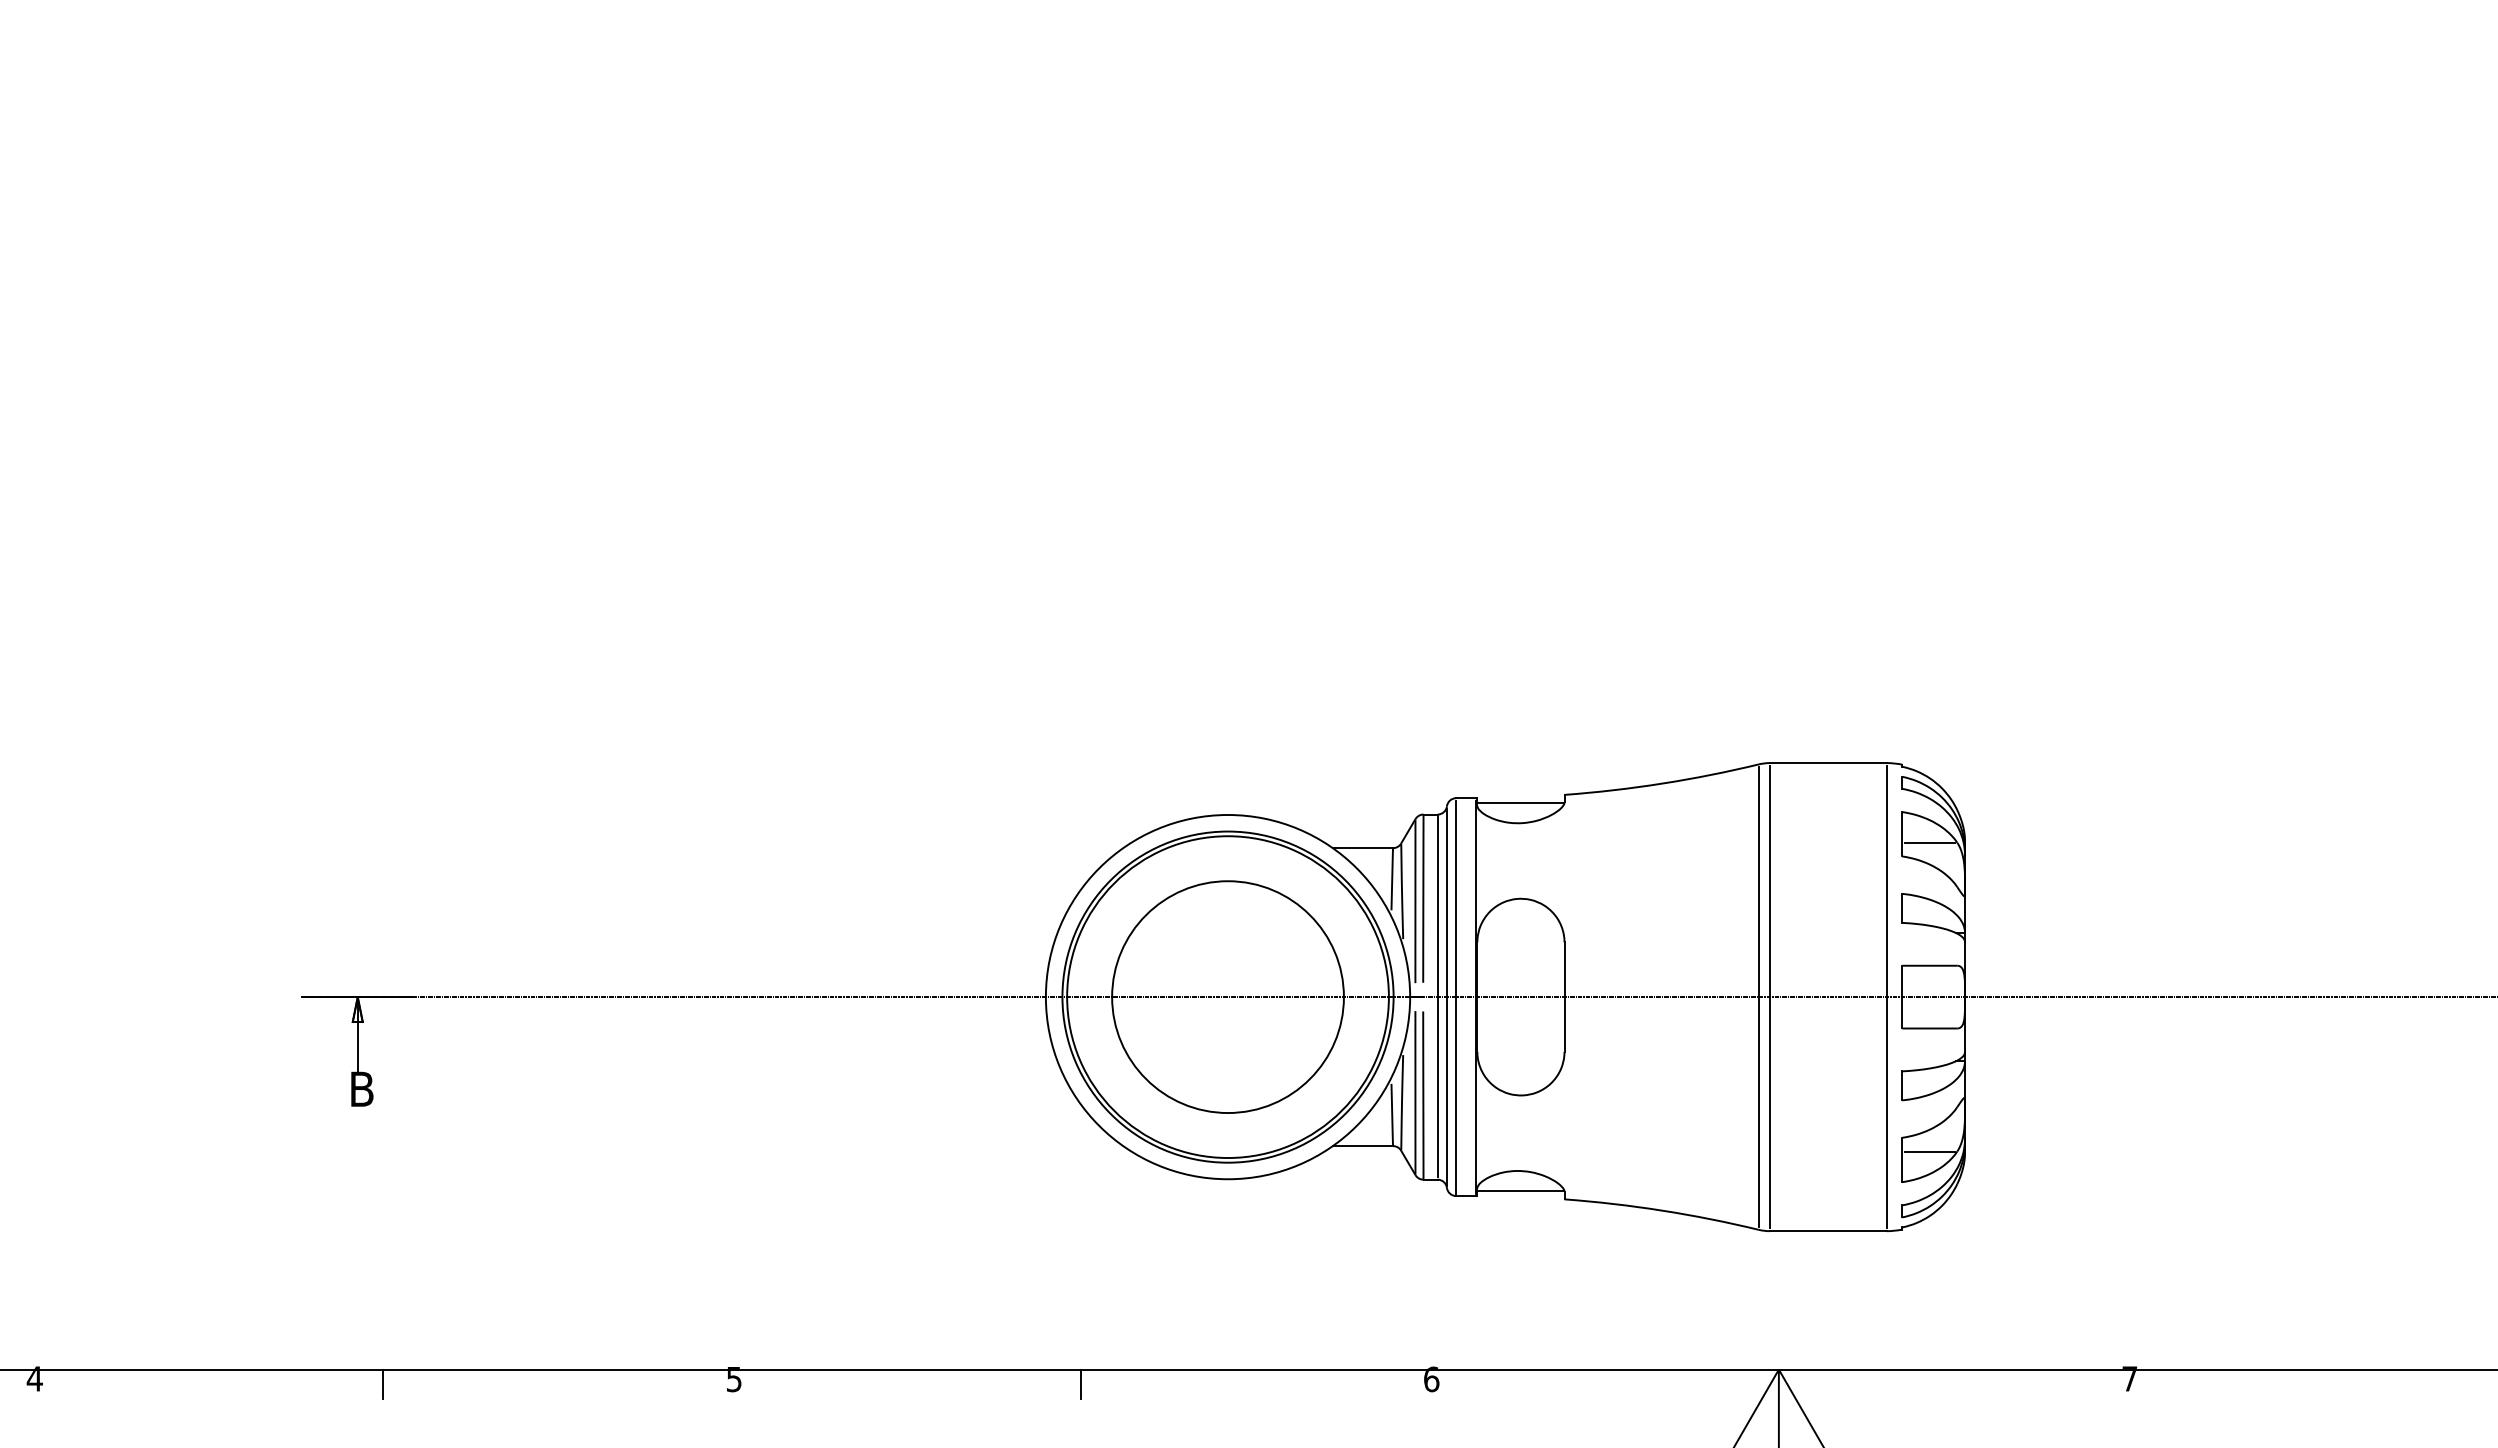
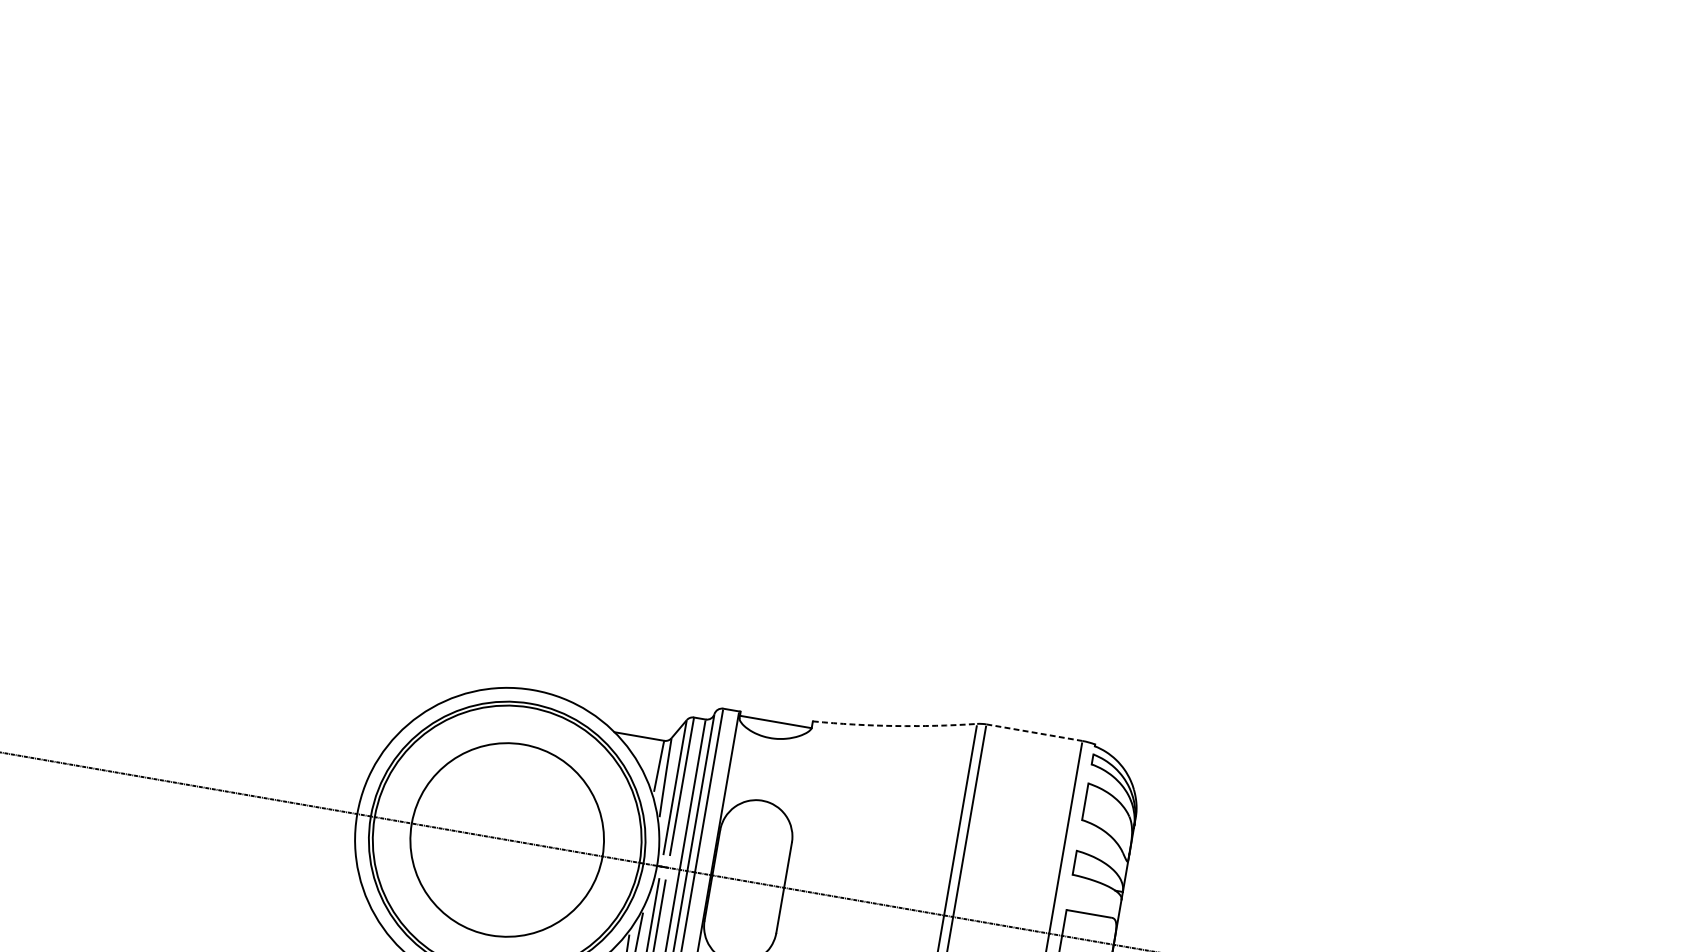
line: (1828, 763) -> (1034, 733), solid -> dashed
arc: (1662, 783) -> (895, 725), solid -> dashed
line: (1929, 842) -> (1106, 812), removed

